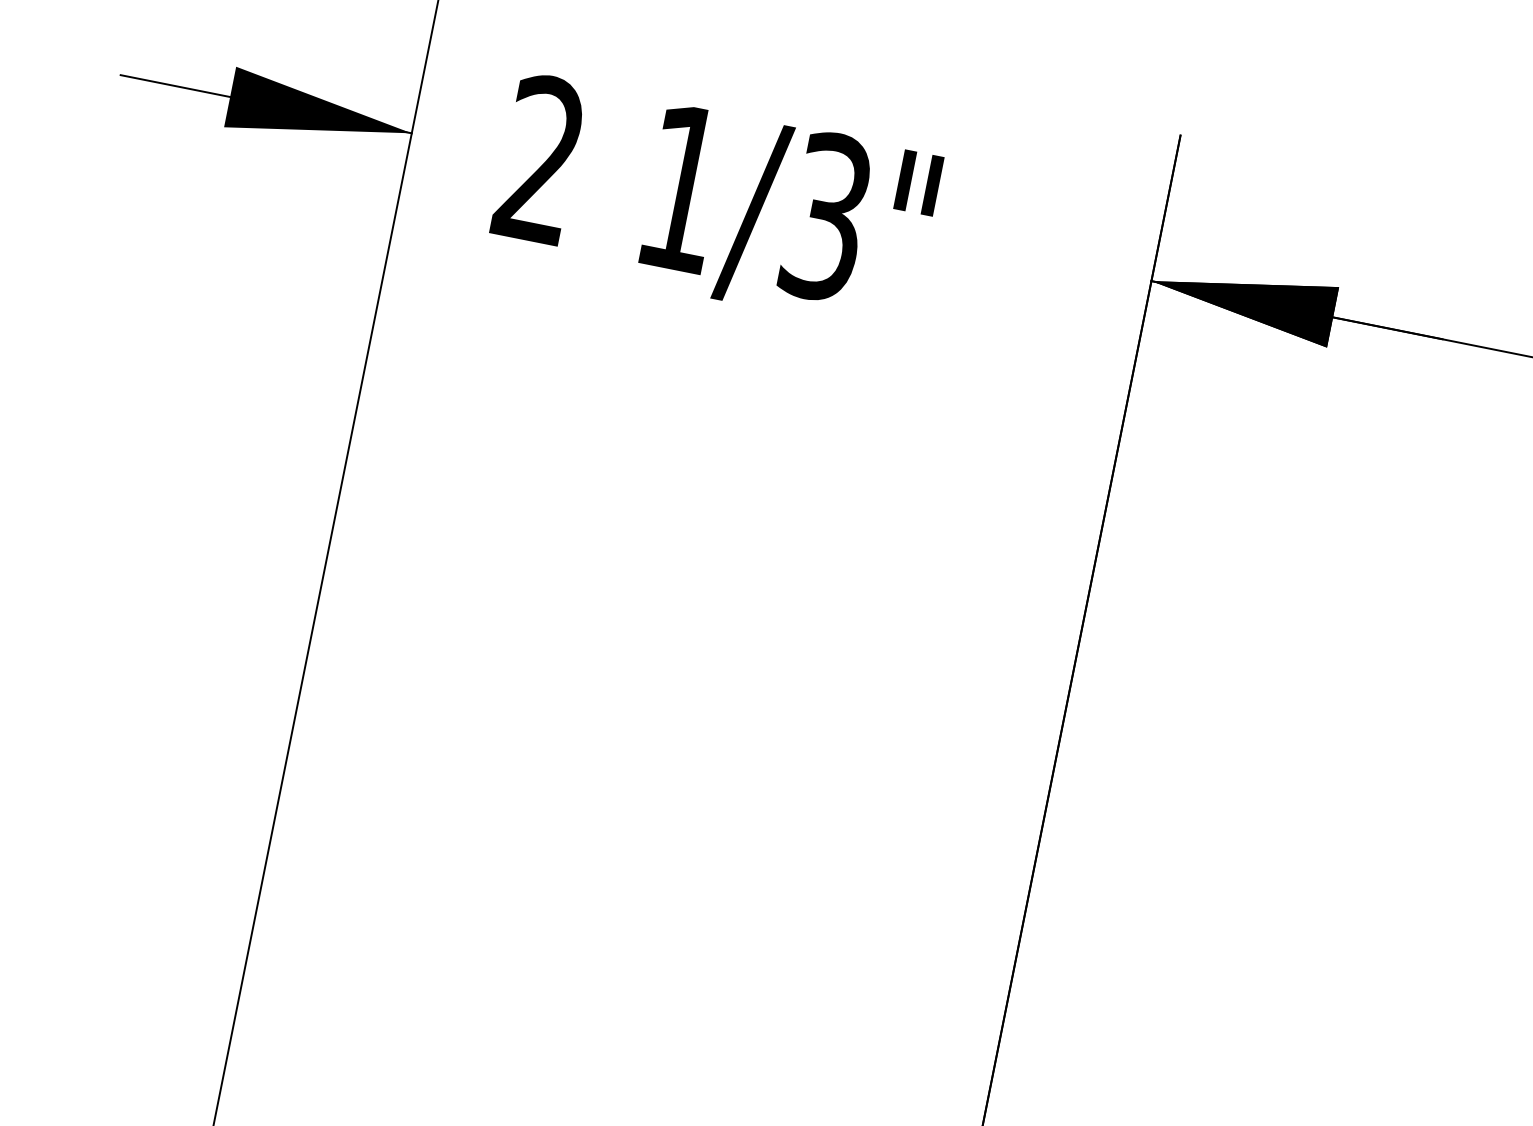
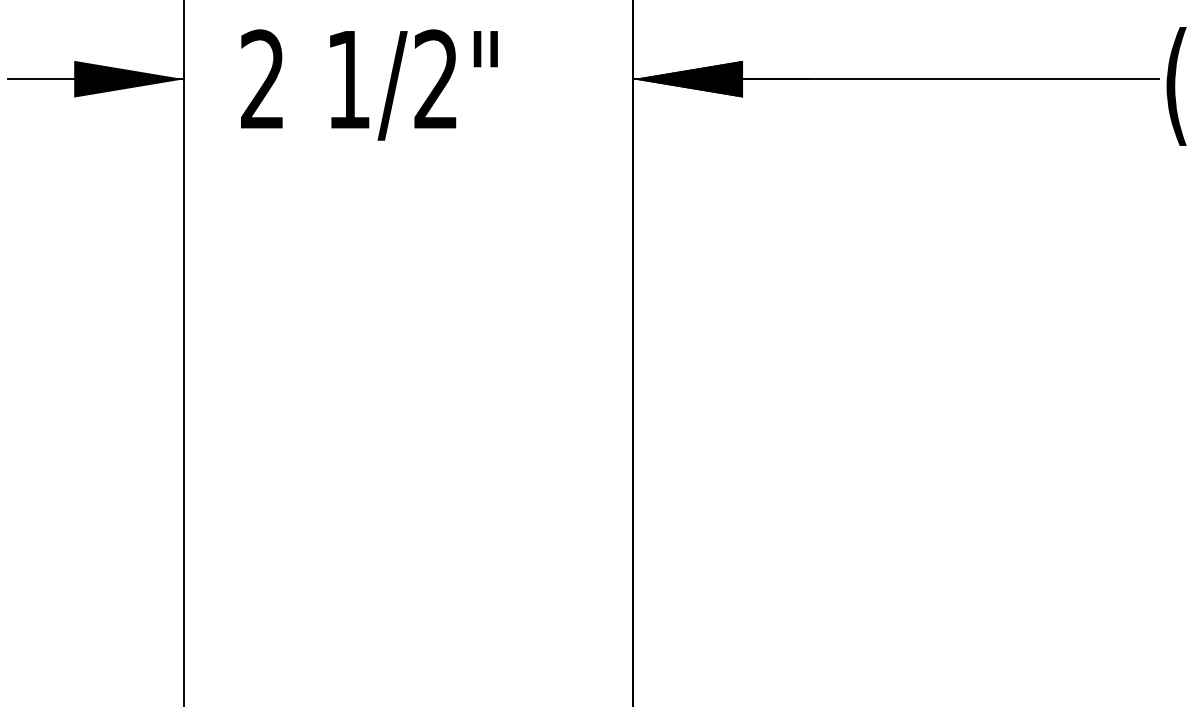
text: (825, 216) -> (435, 79), 1/3" -> 1/2"

